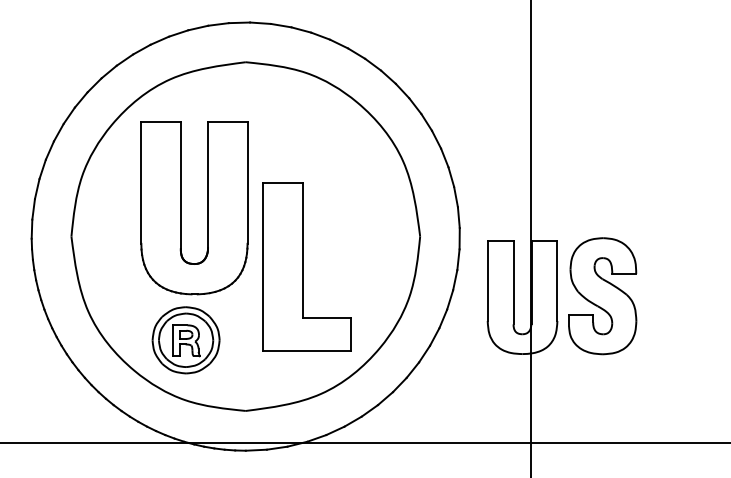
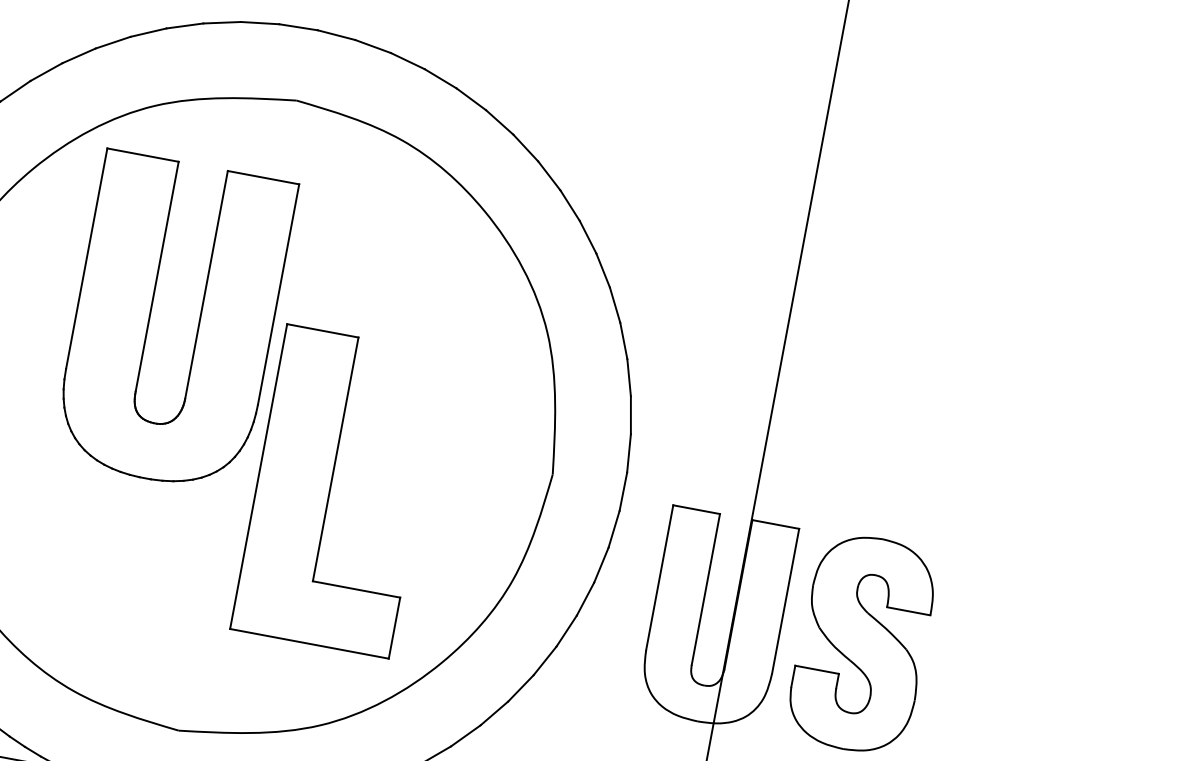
part: (181, 208) -> (150, 318), moved
part: (185, 340) -> (93, 582), removed

